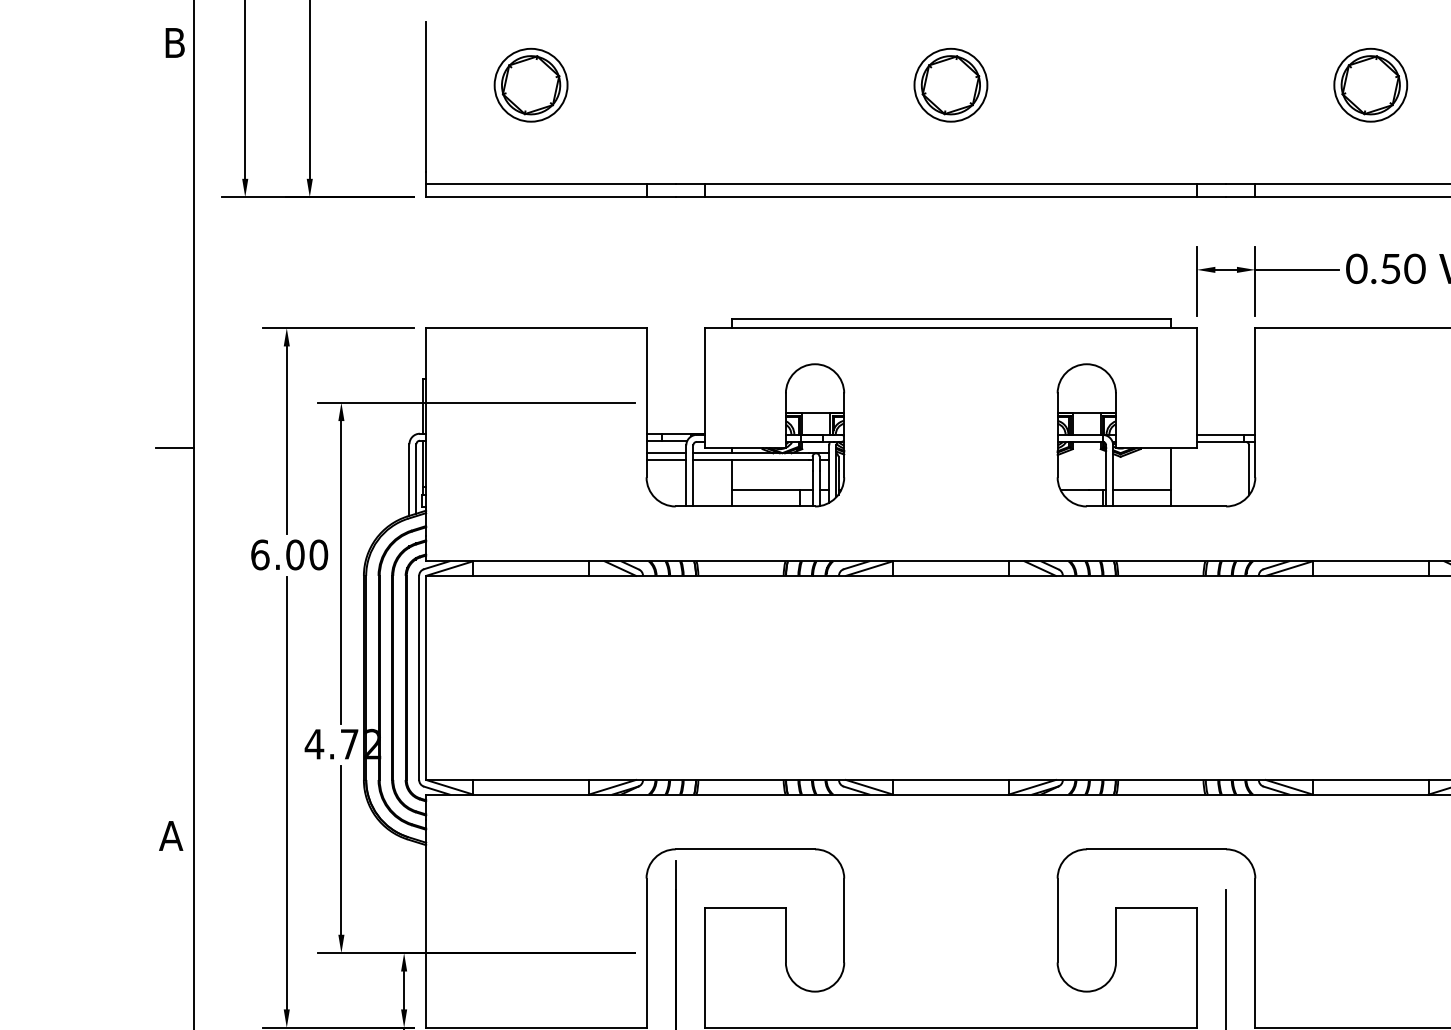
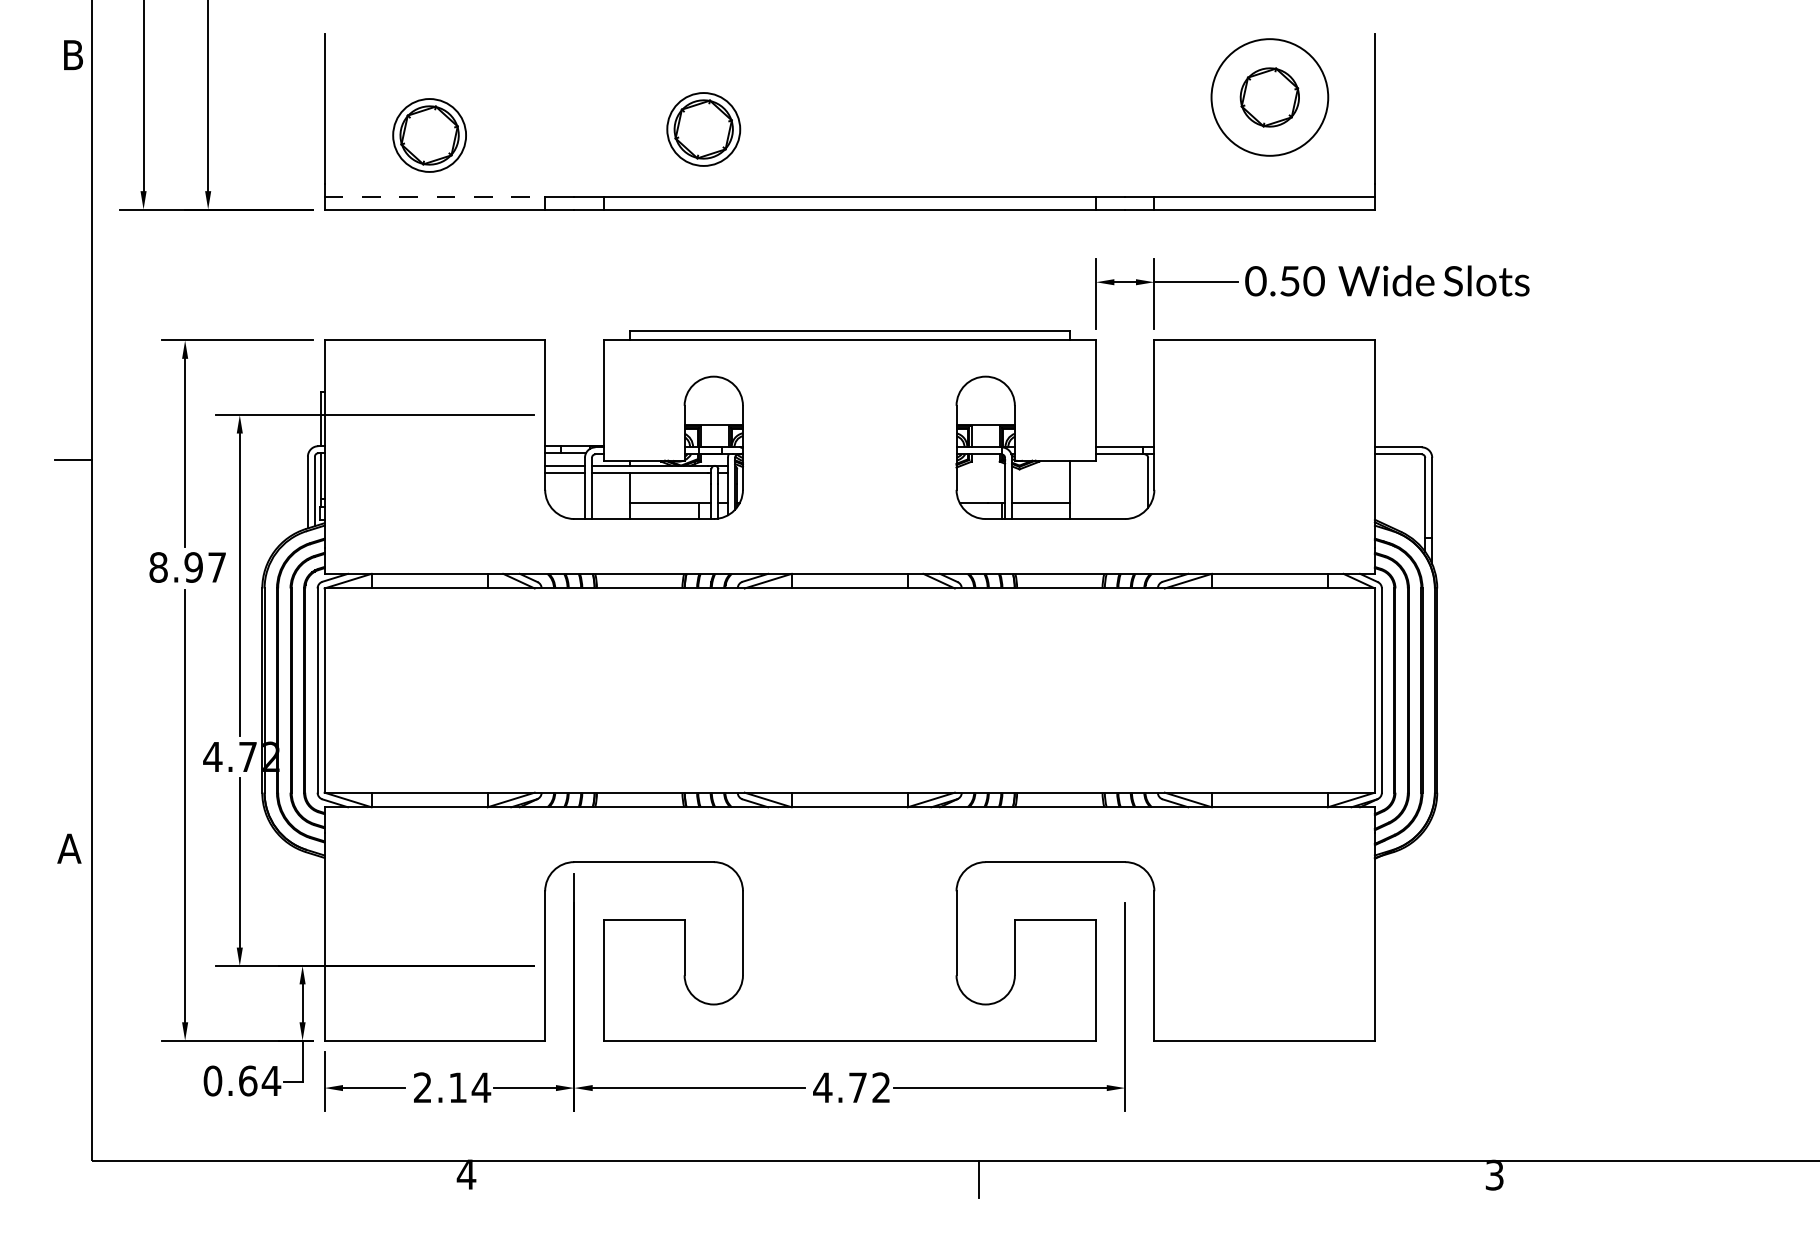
part: (530, 85) -> (429, 135), moved
part: (950, 85) -> (703, 129), moved
circle: (1370, 85) -> (1269, 97), size x1.6
line: (536, 184) -> (435, 196), solid -> dashed
text: (289, 554) -> (187, 567), 6.00 -> 8.97

